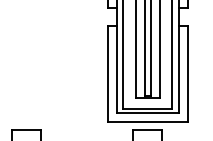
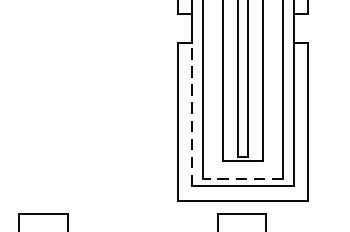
line: (116, 69) -> (191, 114), solid -> dashed
line: (147, 108) -> (242, 178), solid -> dashed

